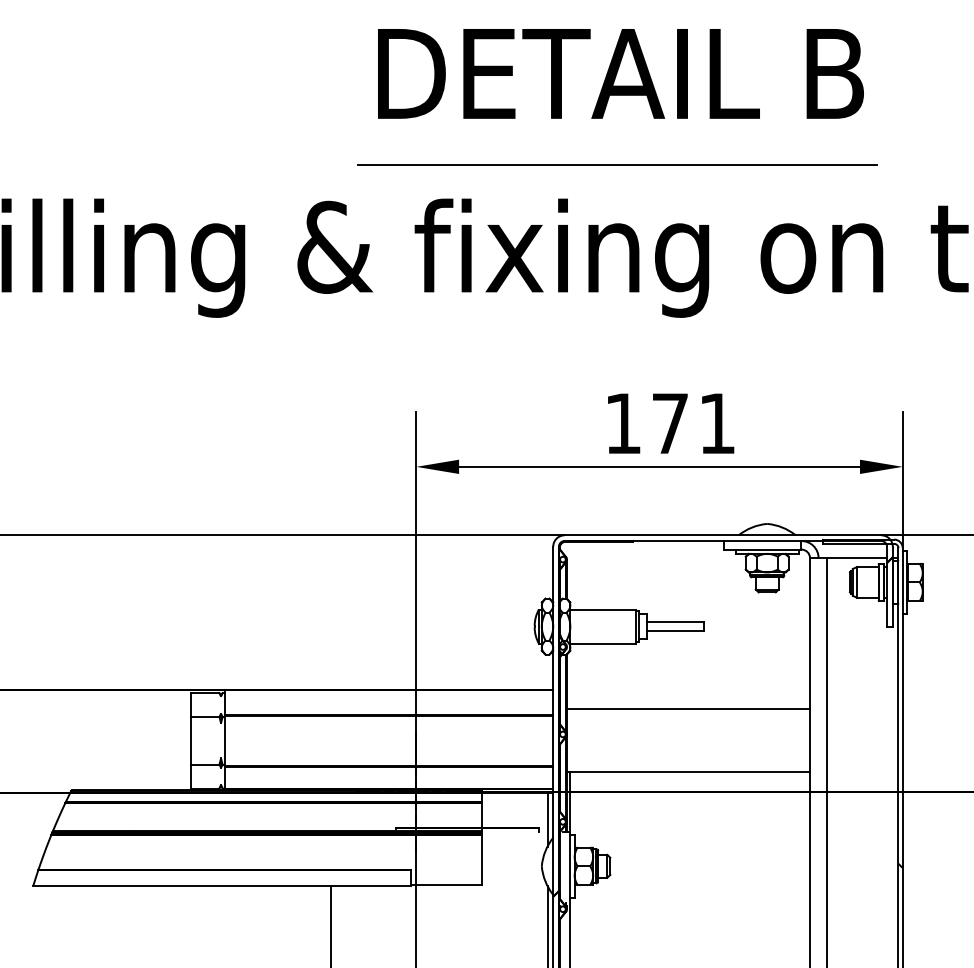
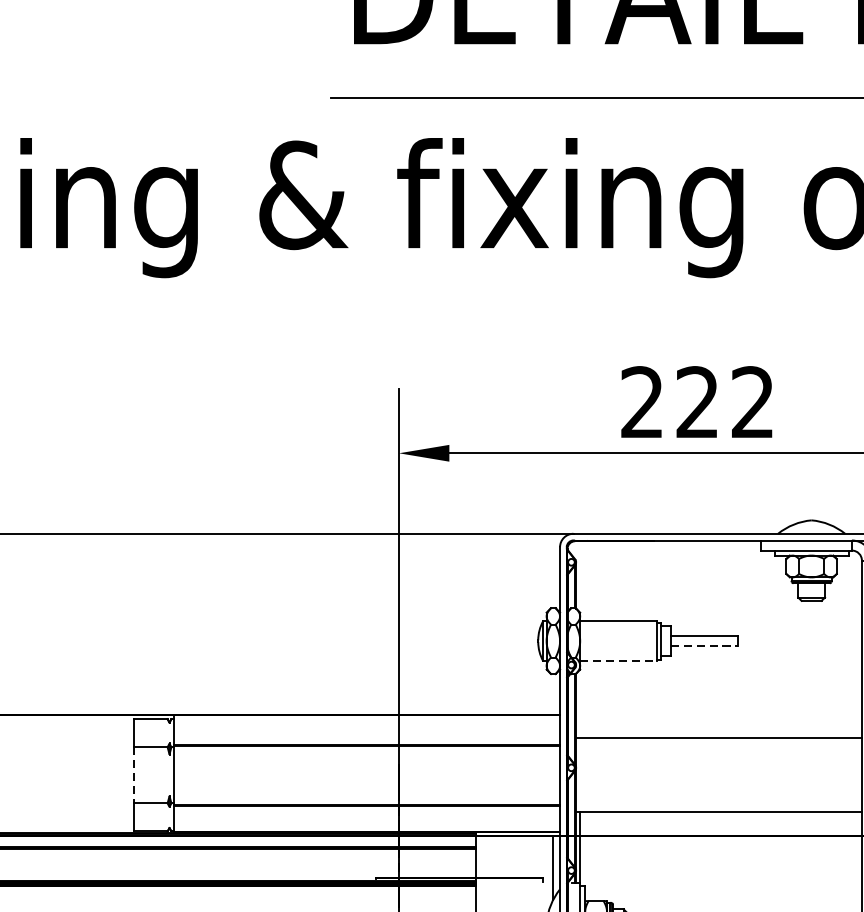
text: (669, 422) -> (696, 401), 171 -> 222
line: (675, 630) -> (703, 645), solid -> dashed
line: (603, 643) -> (619, 660), solid -> dashed
line: (190, 740) -> (133, 774), solid -> dashed

